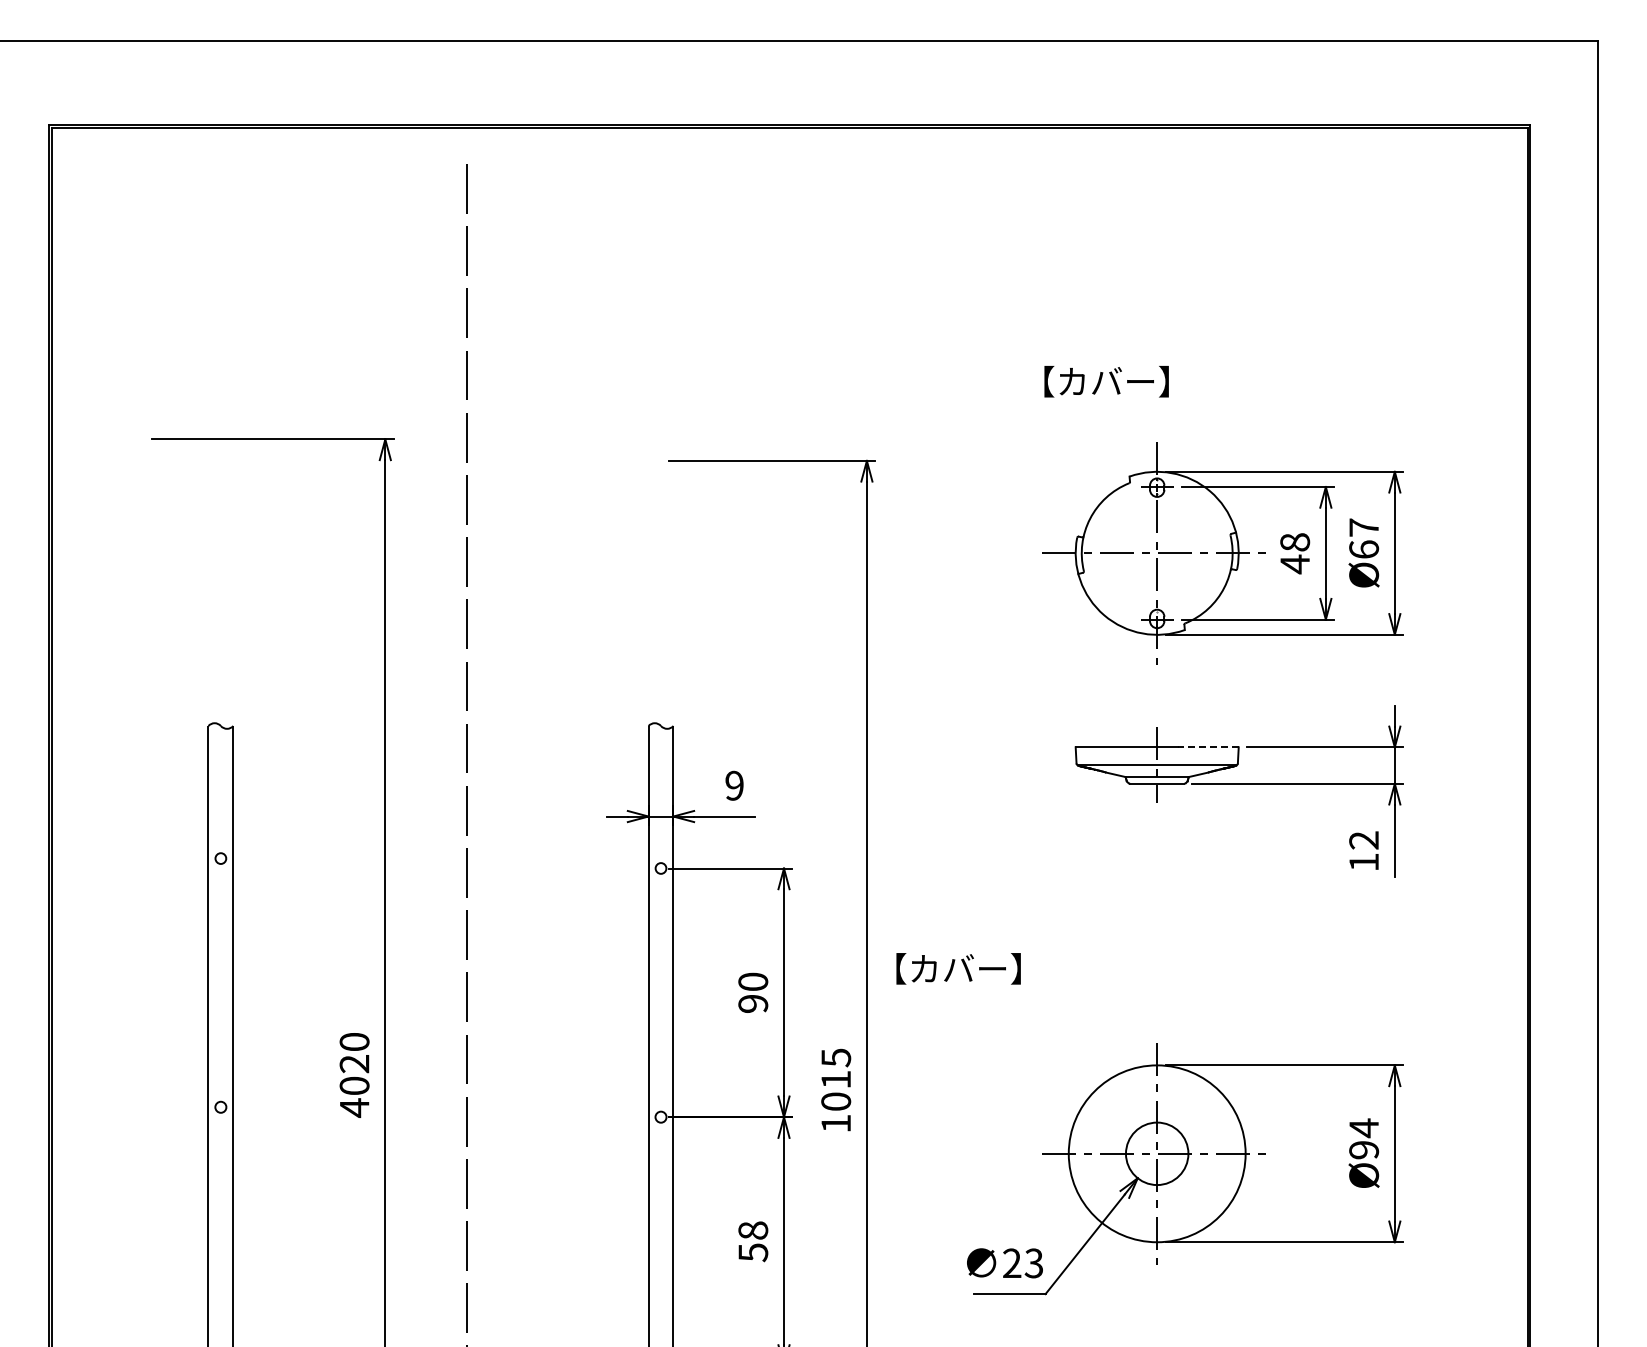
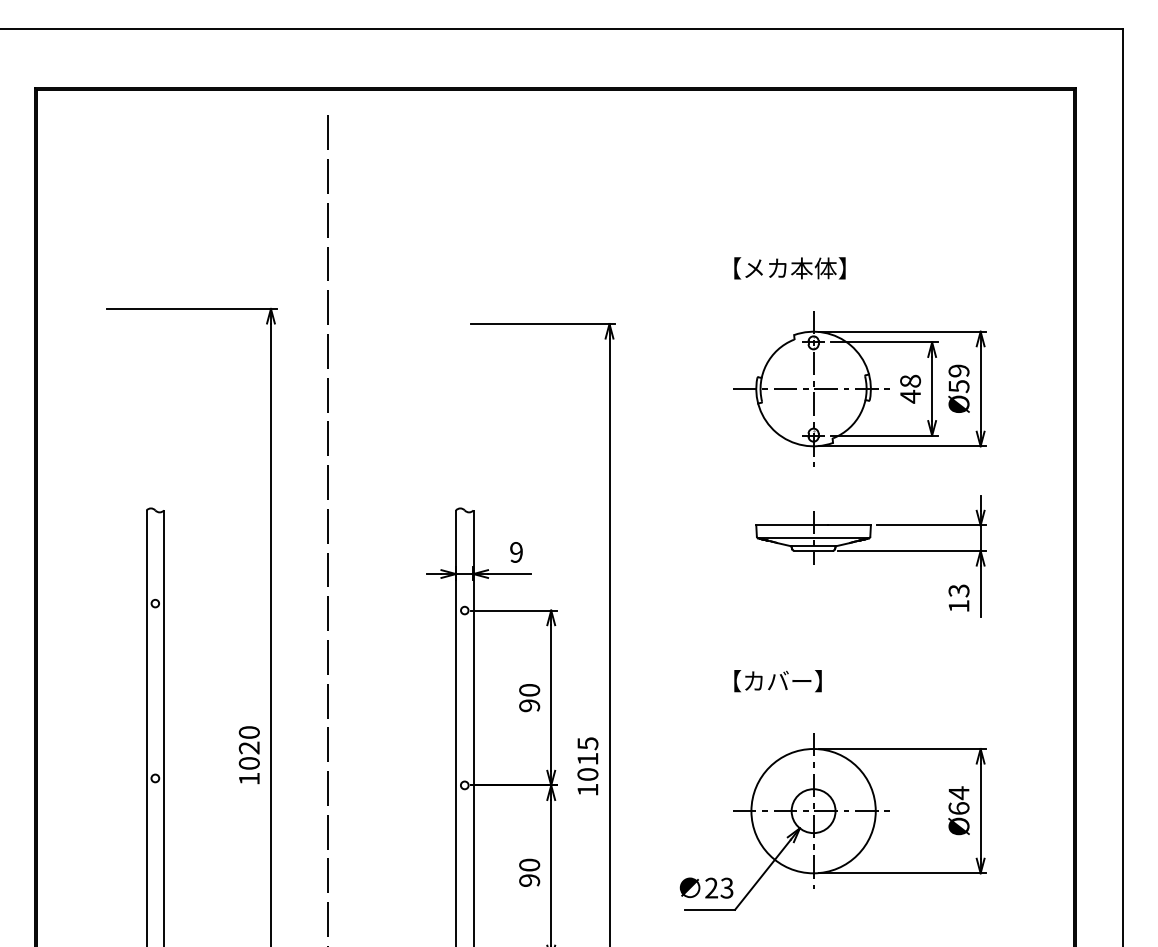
text: (1130, 381) -> (794, 268), 【カバー】 -> 【メカ本体】
text: (1364, 538) -> (959, 378), Ø67 -> Ø59
line: (1207, 747) -> (848, 525), dashed -> solid
text: (1364, 840) -> (959, 590), 12 -> 13
text: (958, 968) -> (777, 680), moved
text: (354, 1107) -> (249, 778), 4020 -> 1020
text: (1364, 1149) -> (959, 808), Ø94 -> Ø64
text: (753, 1241) -> (529, 872), 58 -> 90

